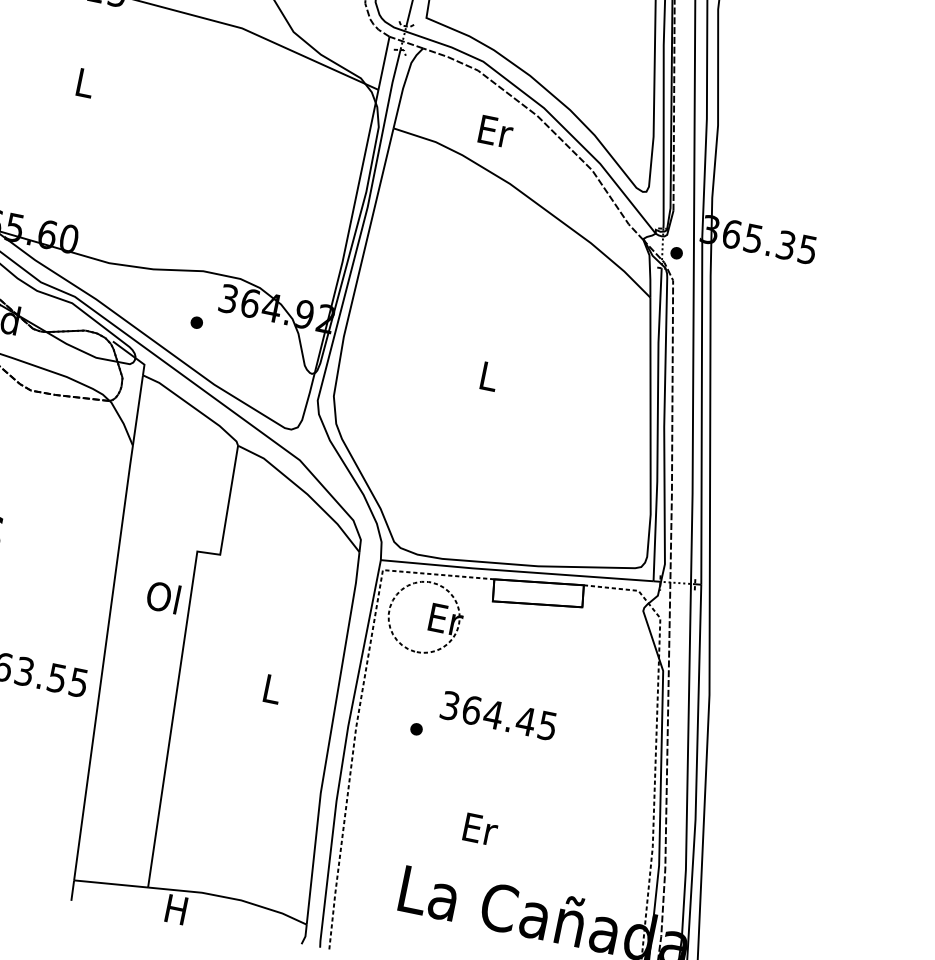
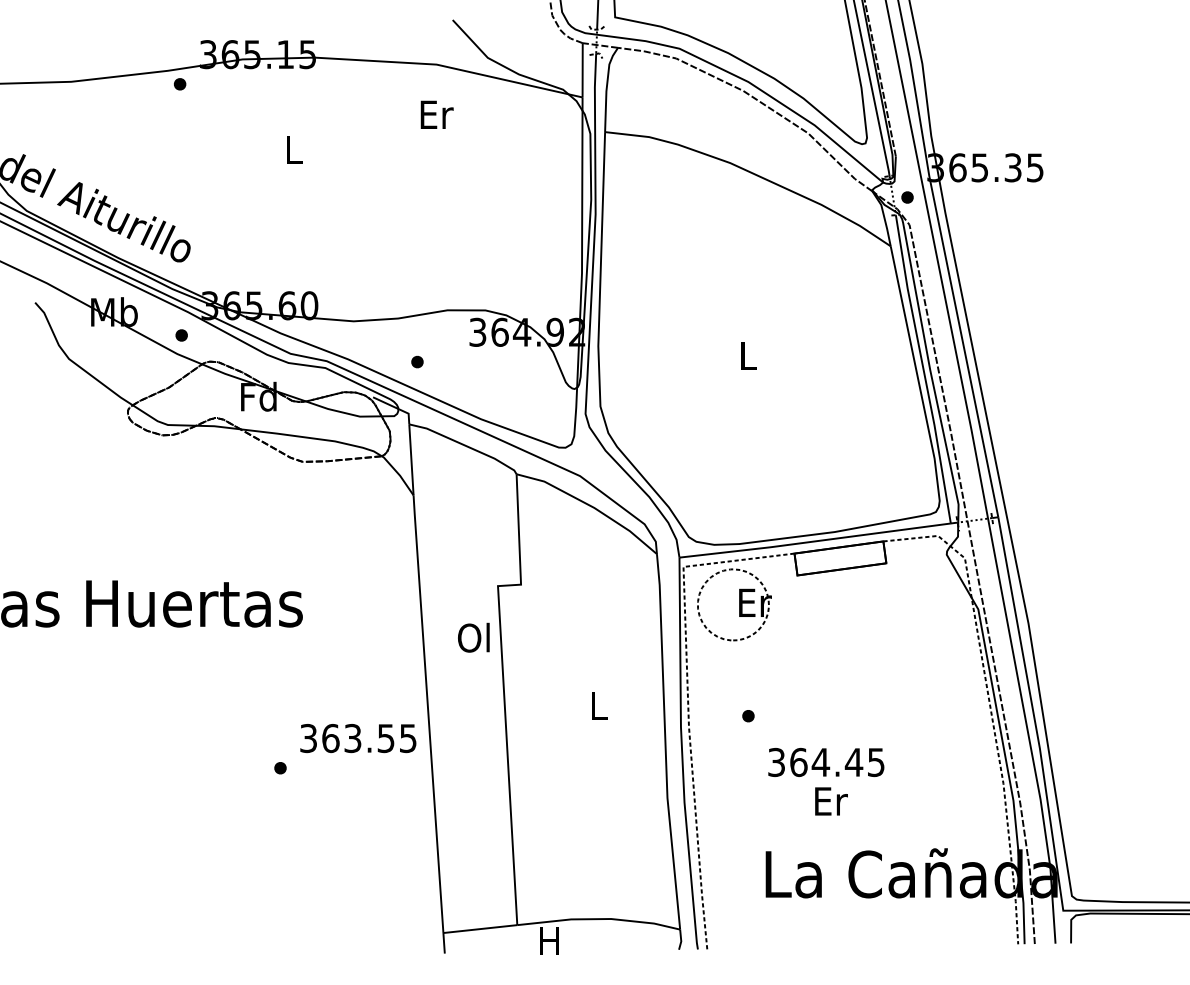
text: (495, 131) -> (436, 114), moved
part: (196, 322) -> (417, 361), moved
text: (498, 715) -> (826, 762), moved

